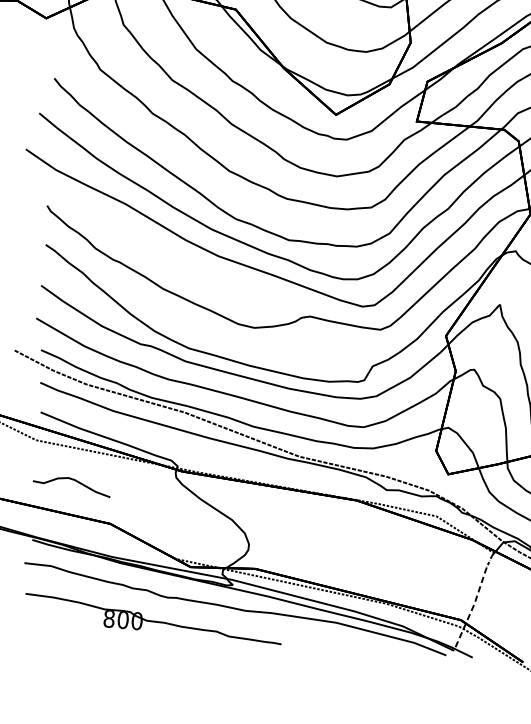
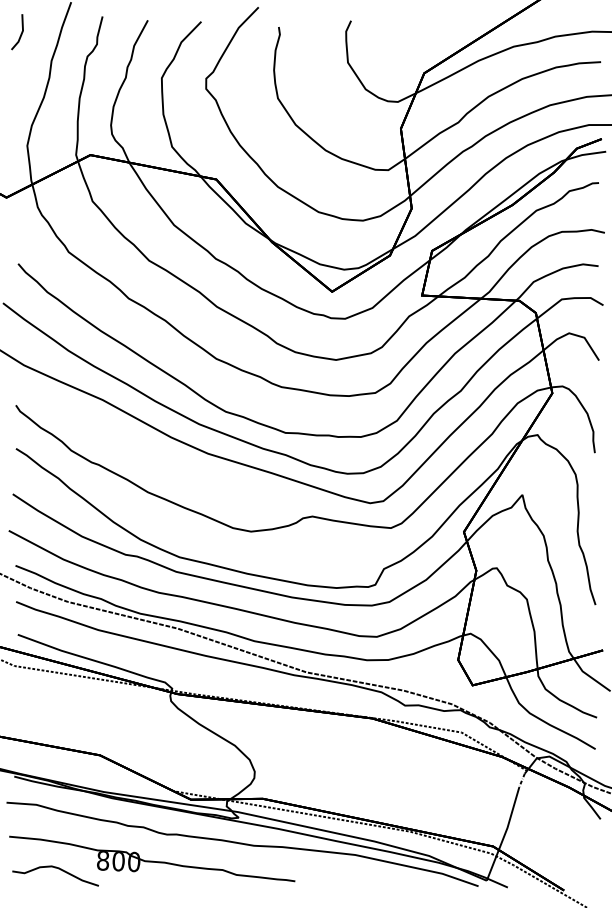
curve: (74, 481) -> (58, 869), moved
line: (471, 609) -> (504, 834), dashed -> solid

